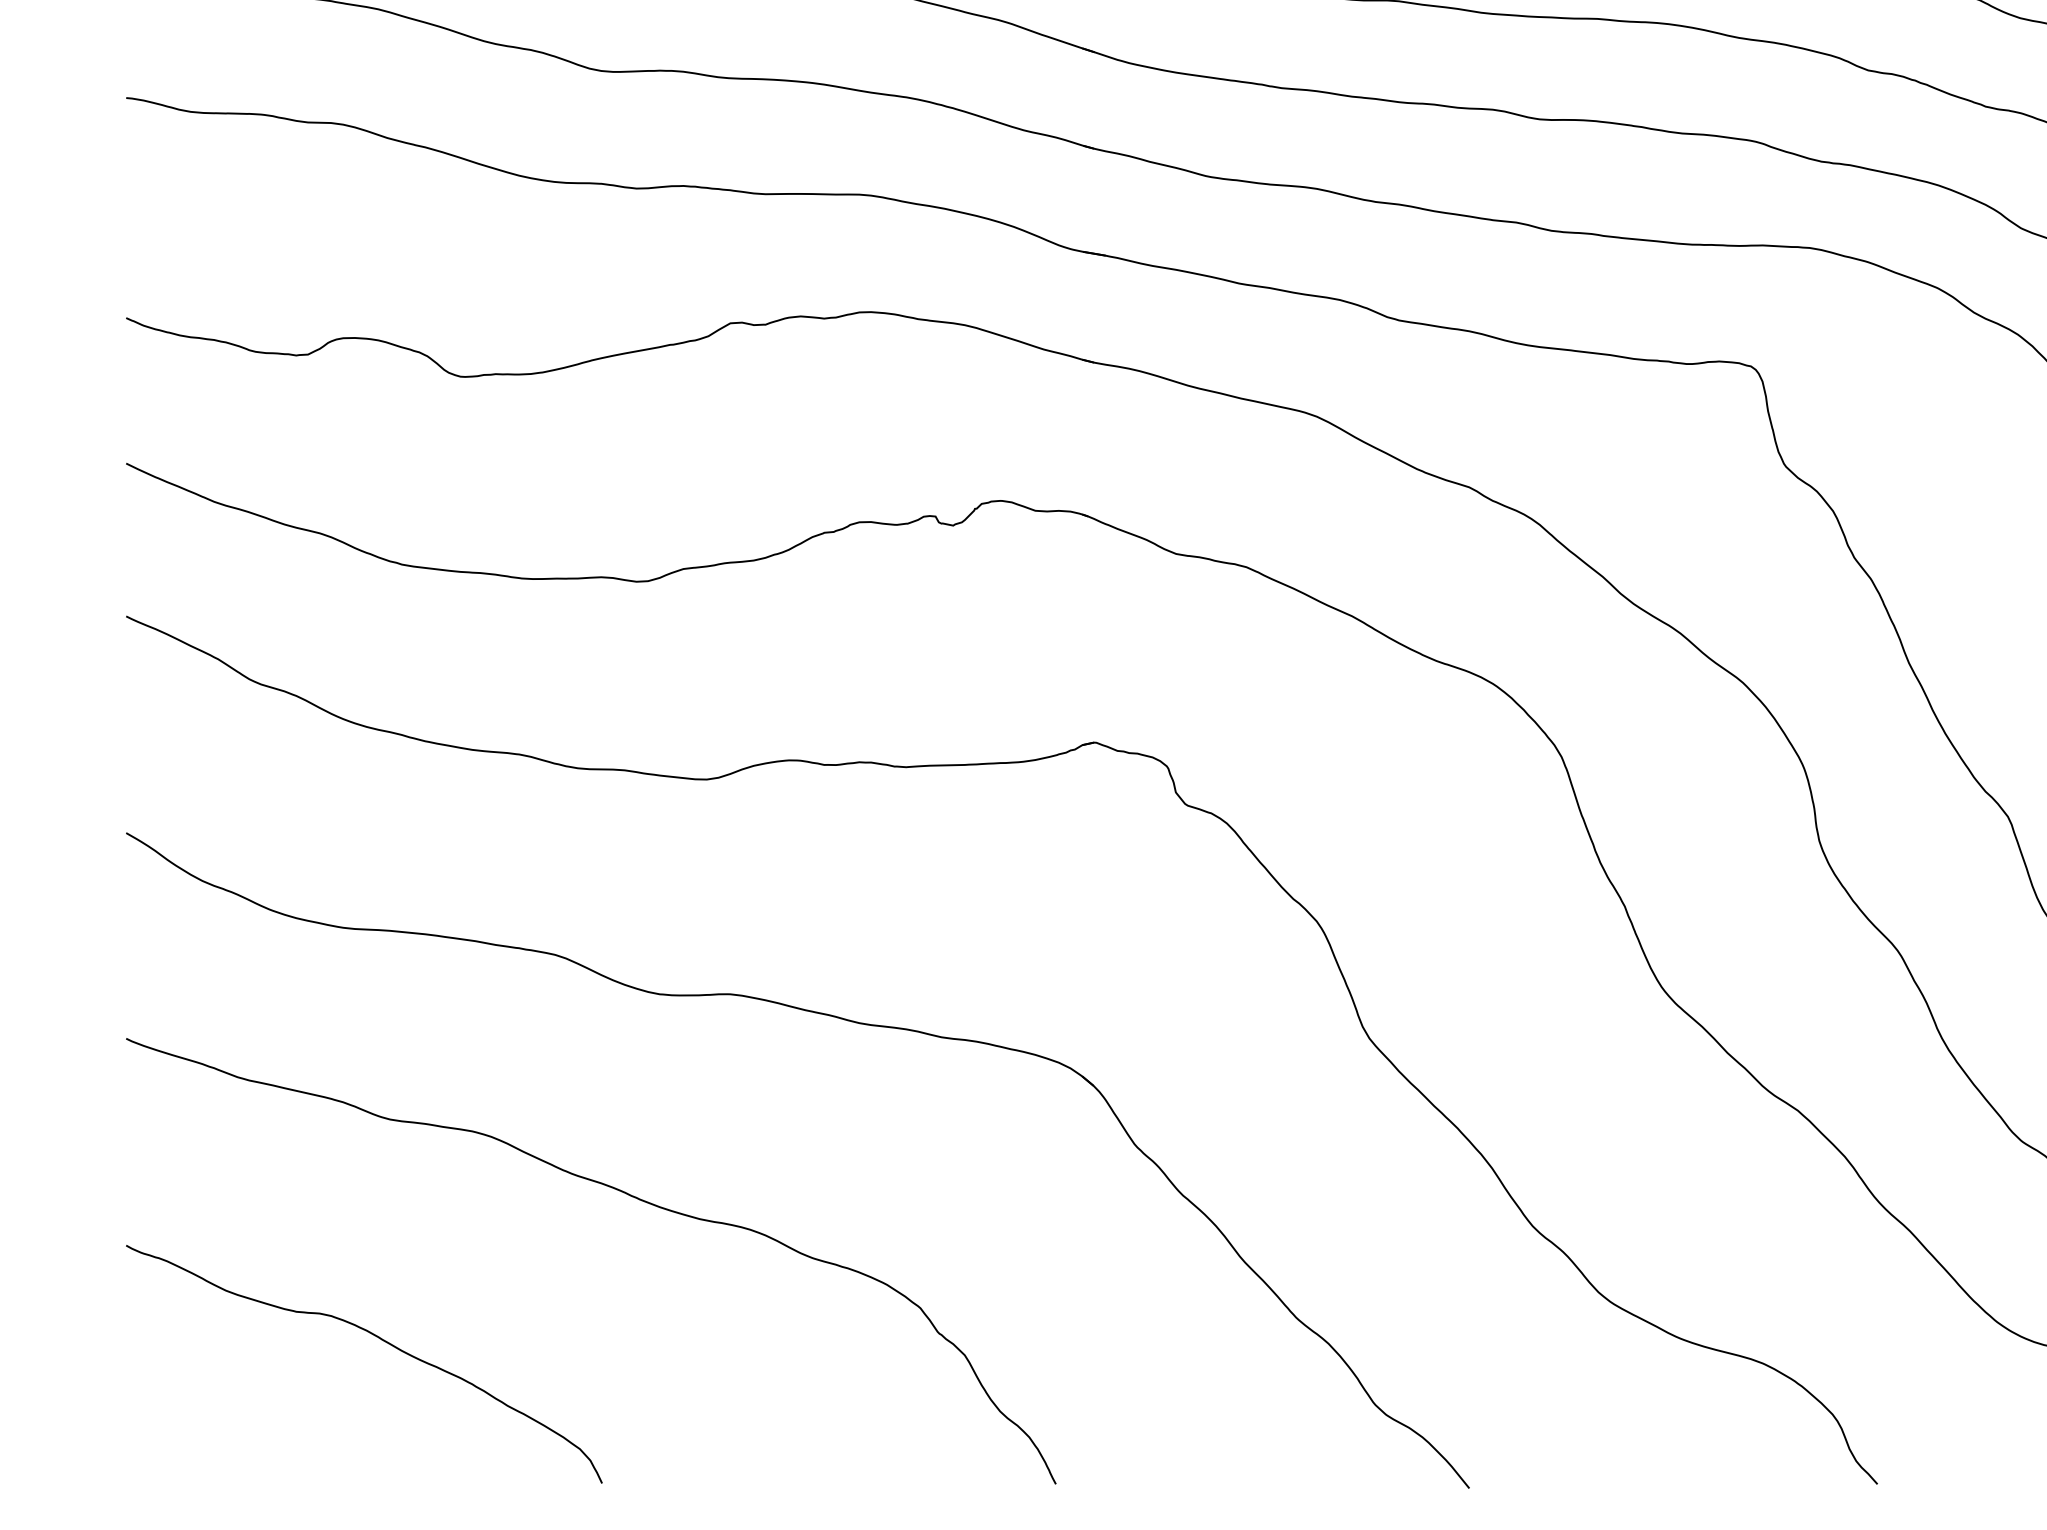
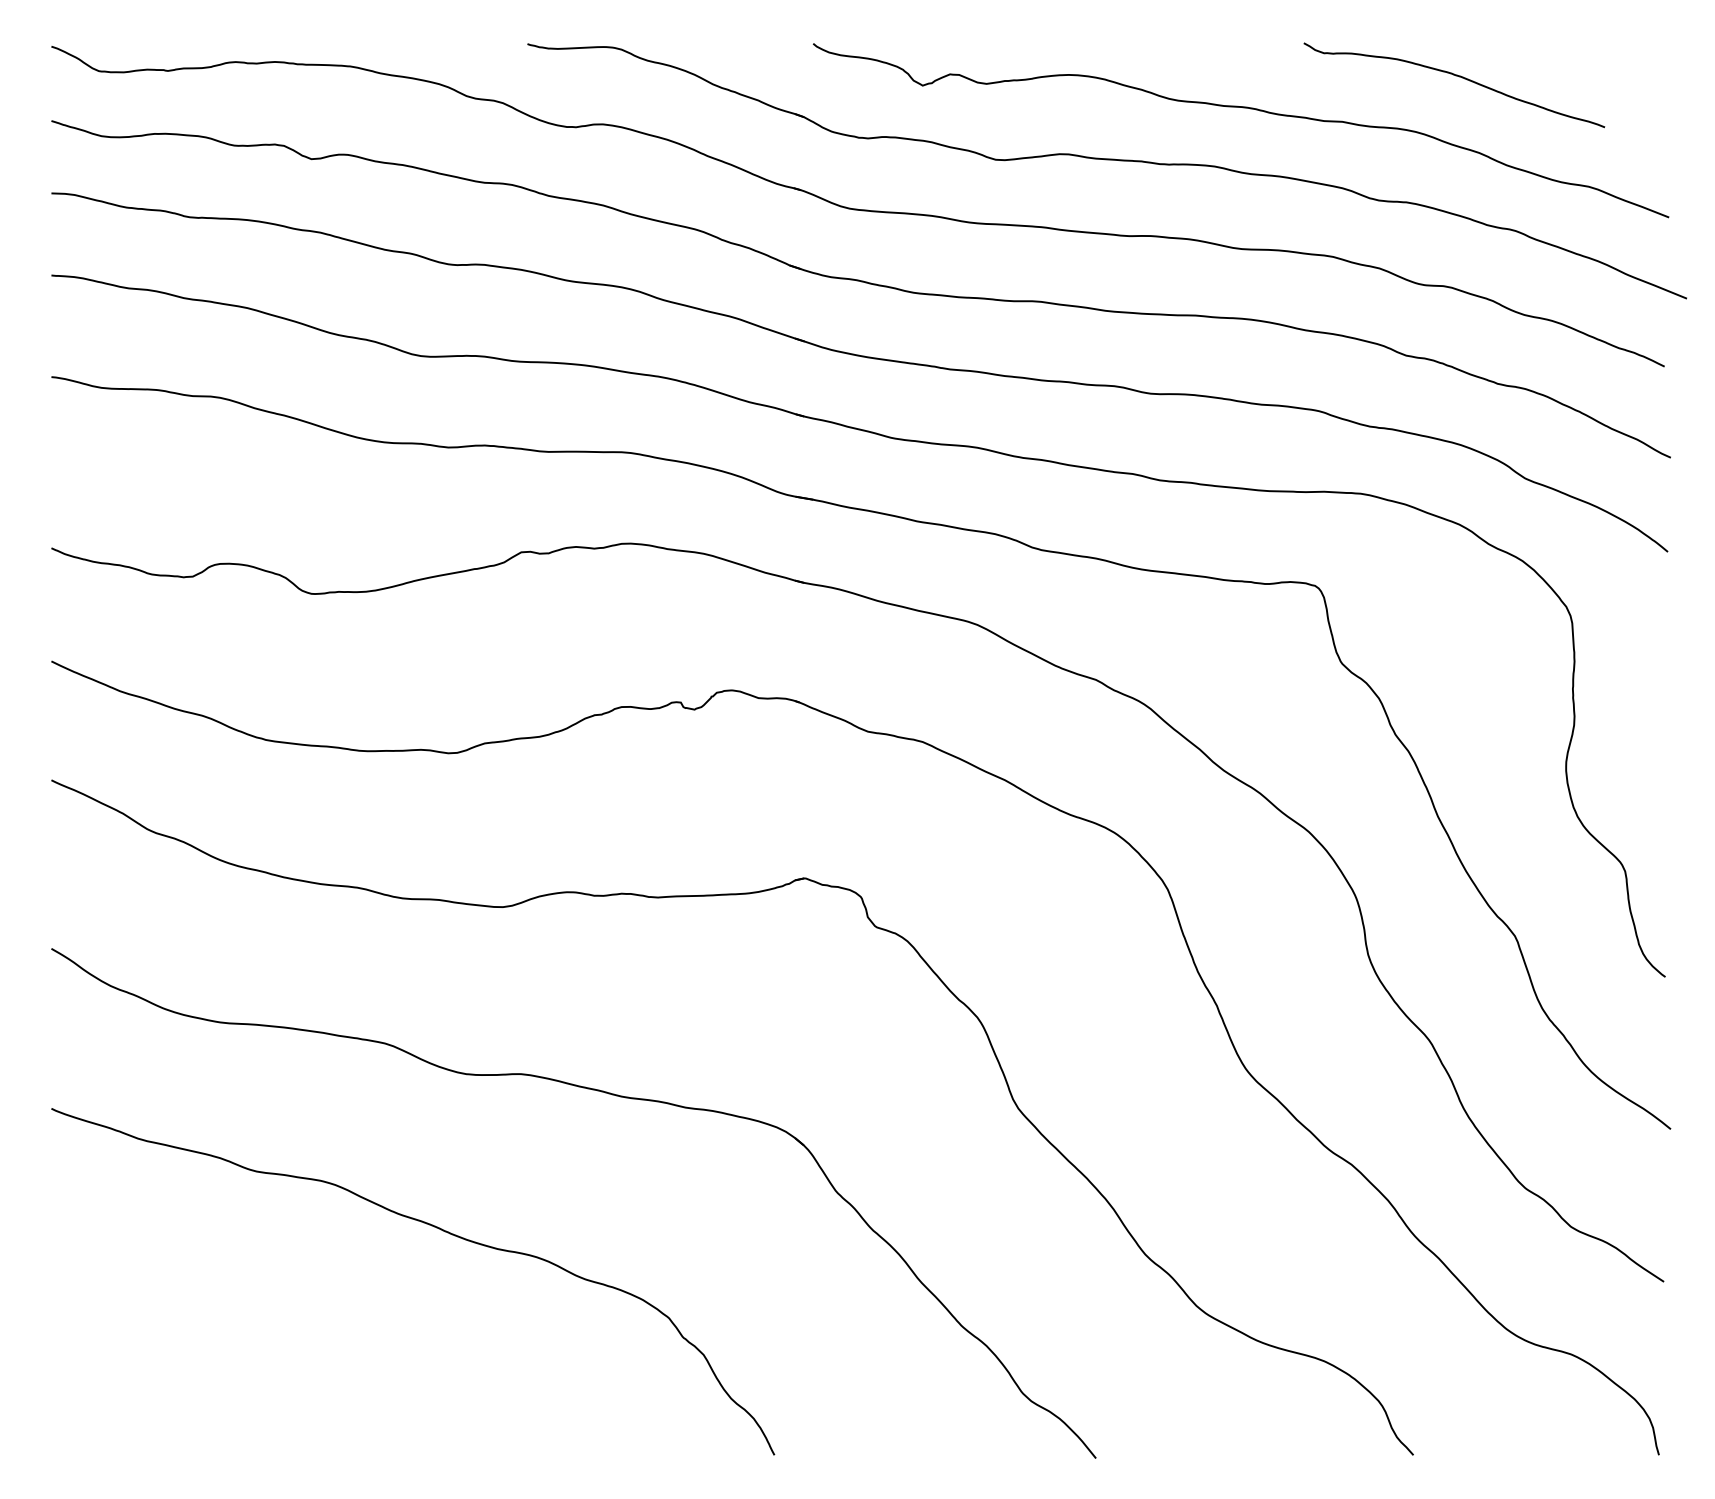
curve: (380, 1340) -> (249, 1343), removed

